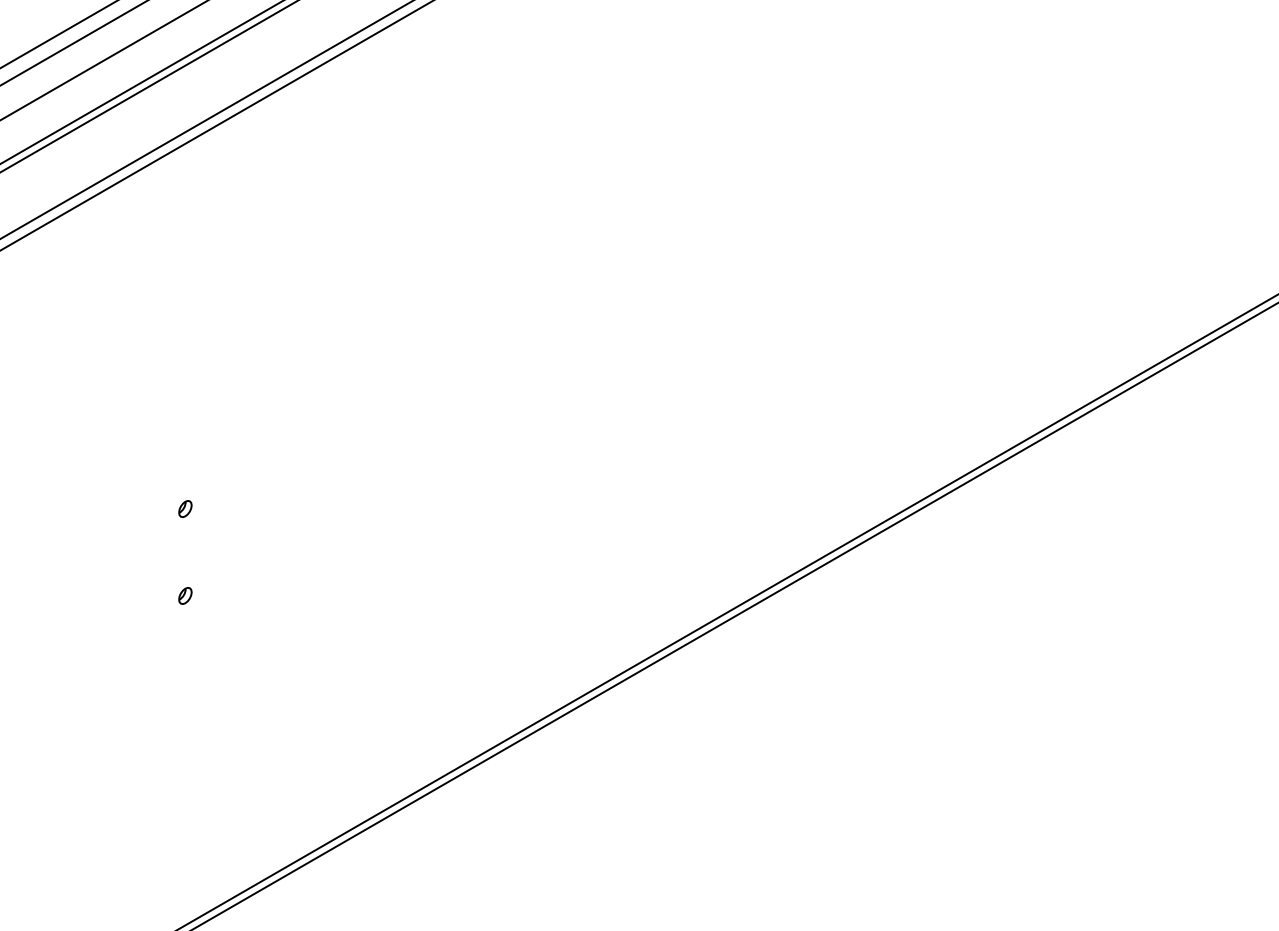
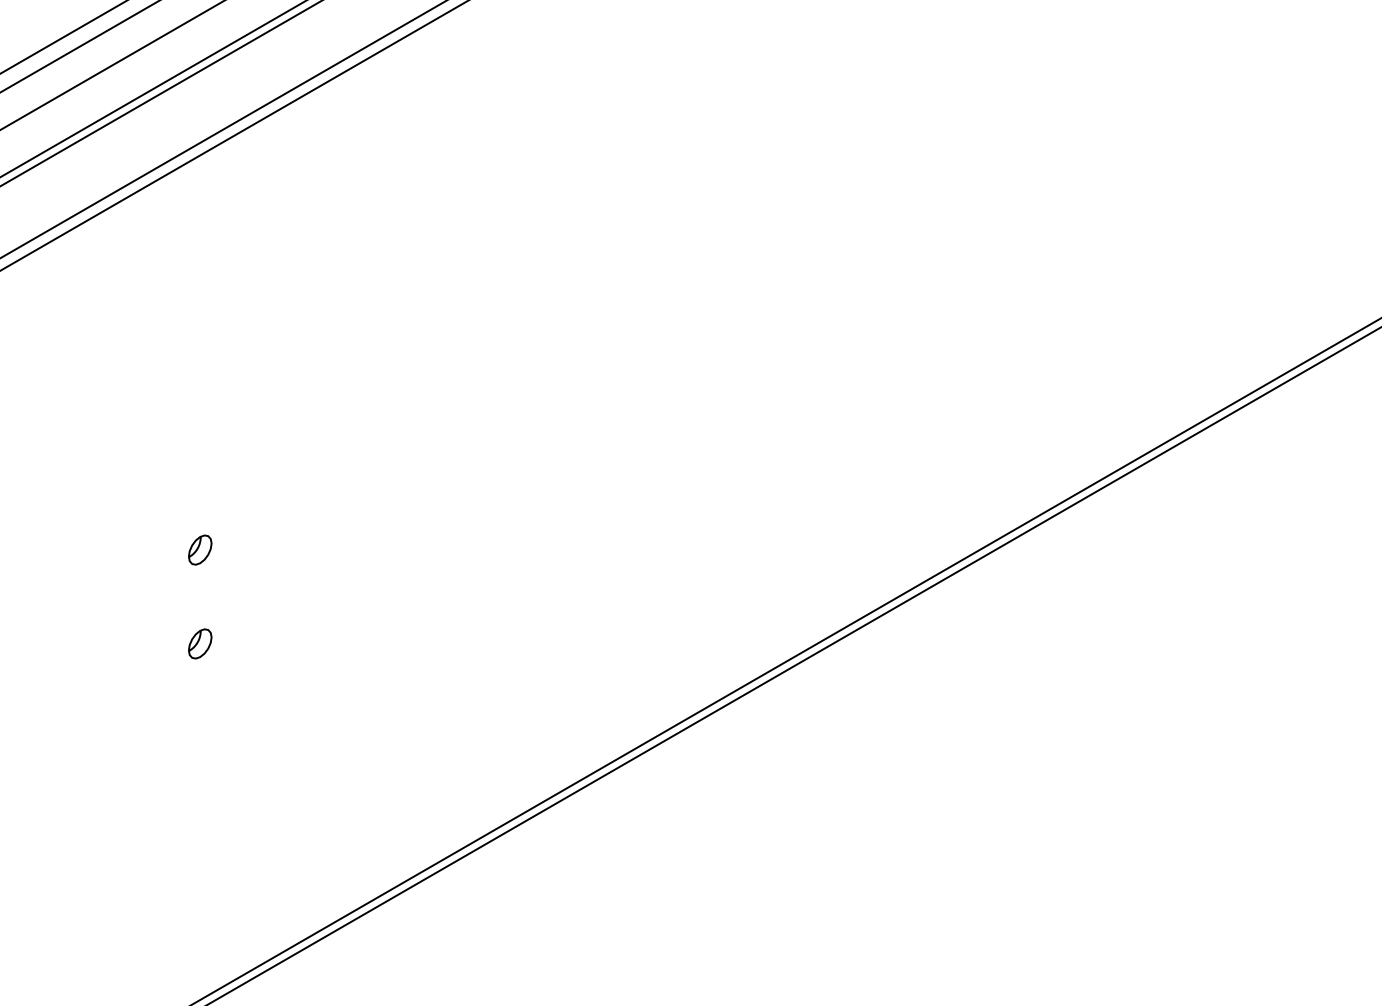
part: (185, 508) -> (200, 549), size x1.67
part: (185, 595) -> (200, 643), size x1.67

